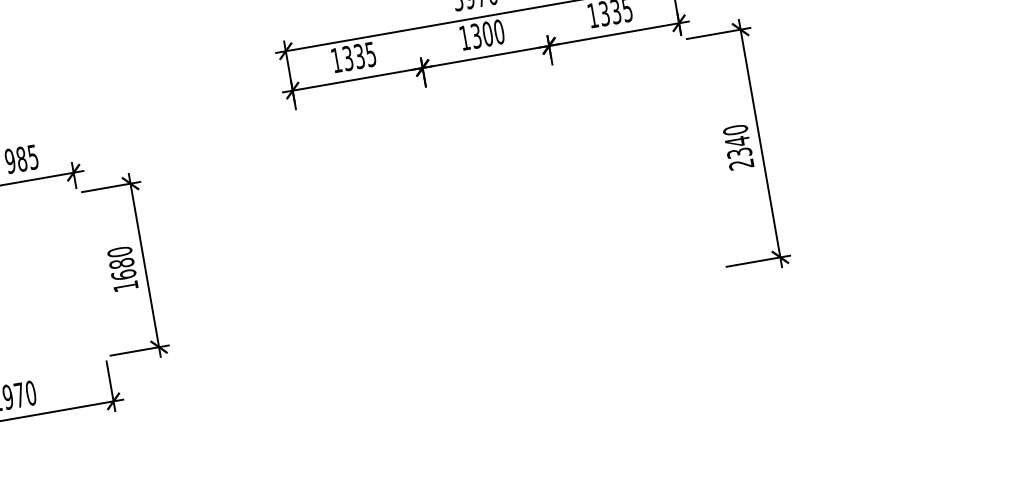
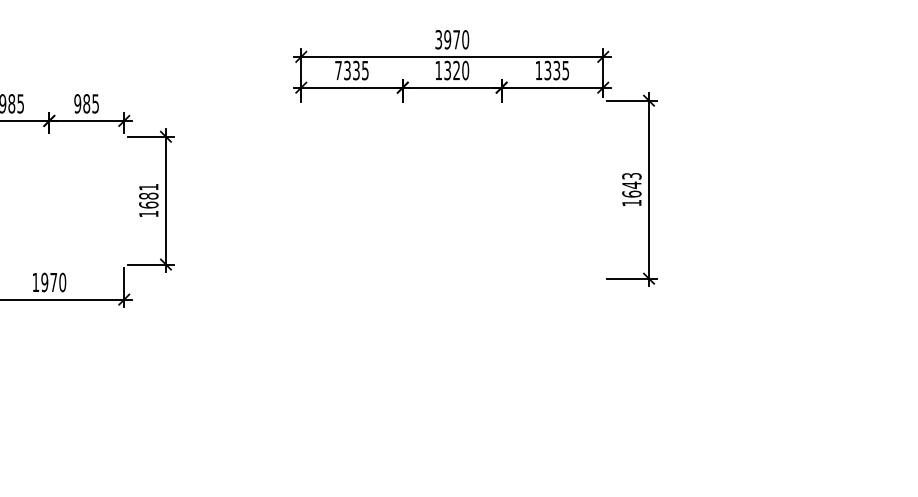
text: (487, 33) -> (456, 70), 1300 -> 1320
text: (336, 60) -> (338, 70), 1335 -> 7335
text: (738, 147) -> (631, 189), 2340 -> 1643
text: (119, 251) -> (148, 186), 1680 -> 1681

